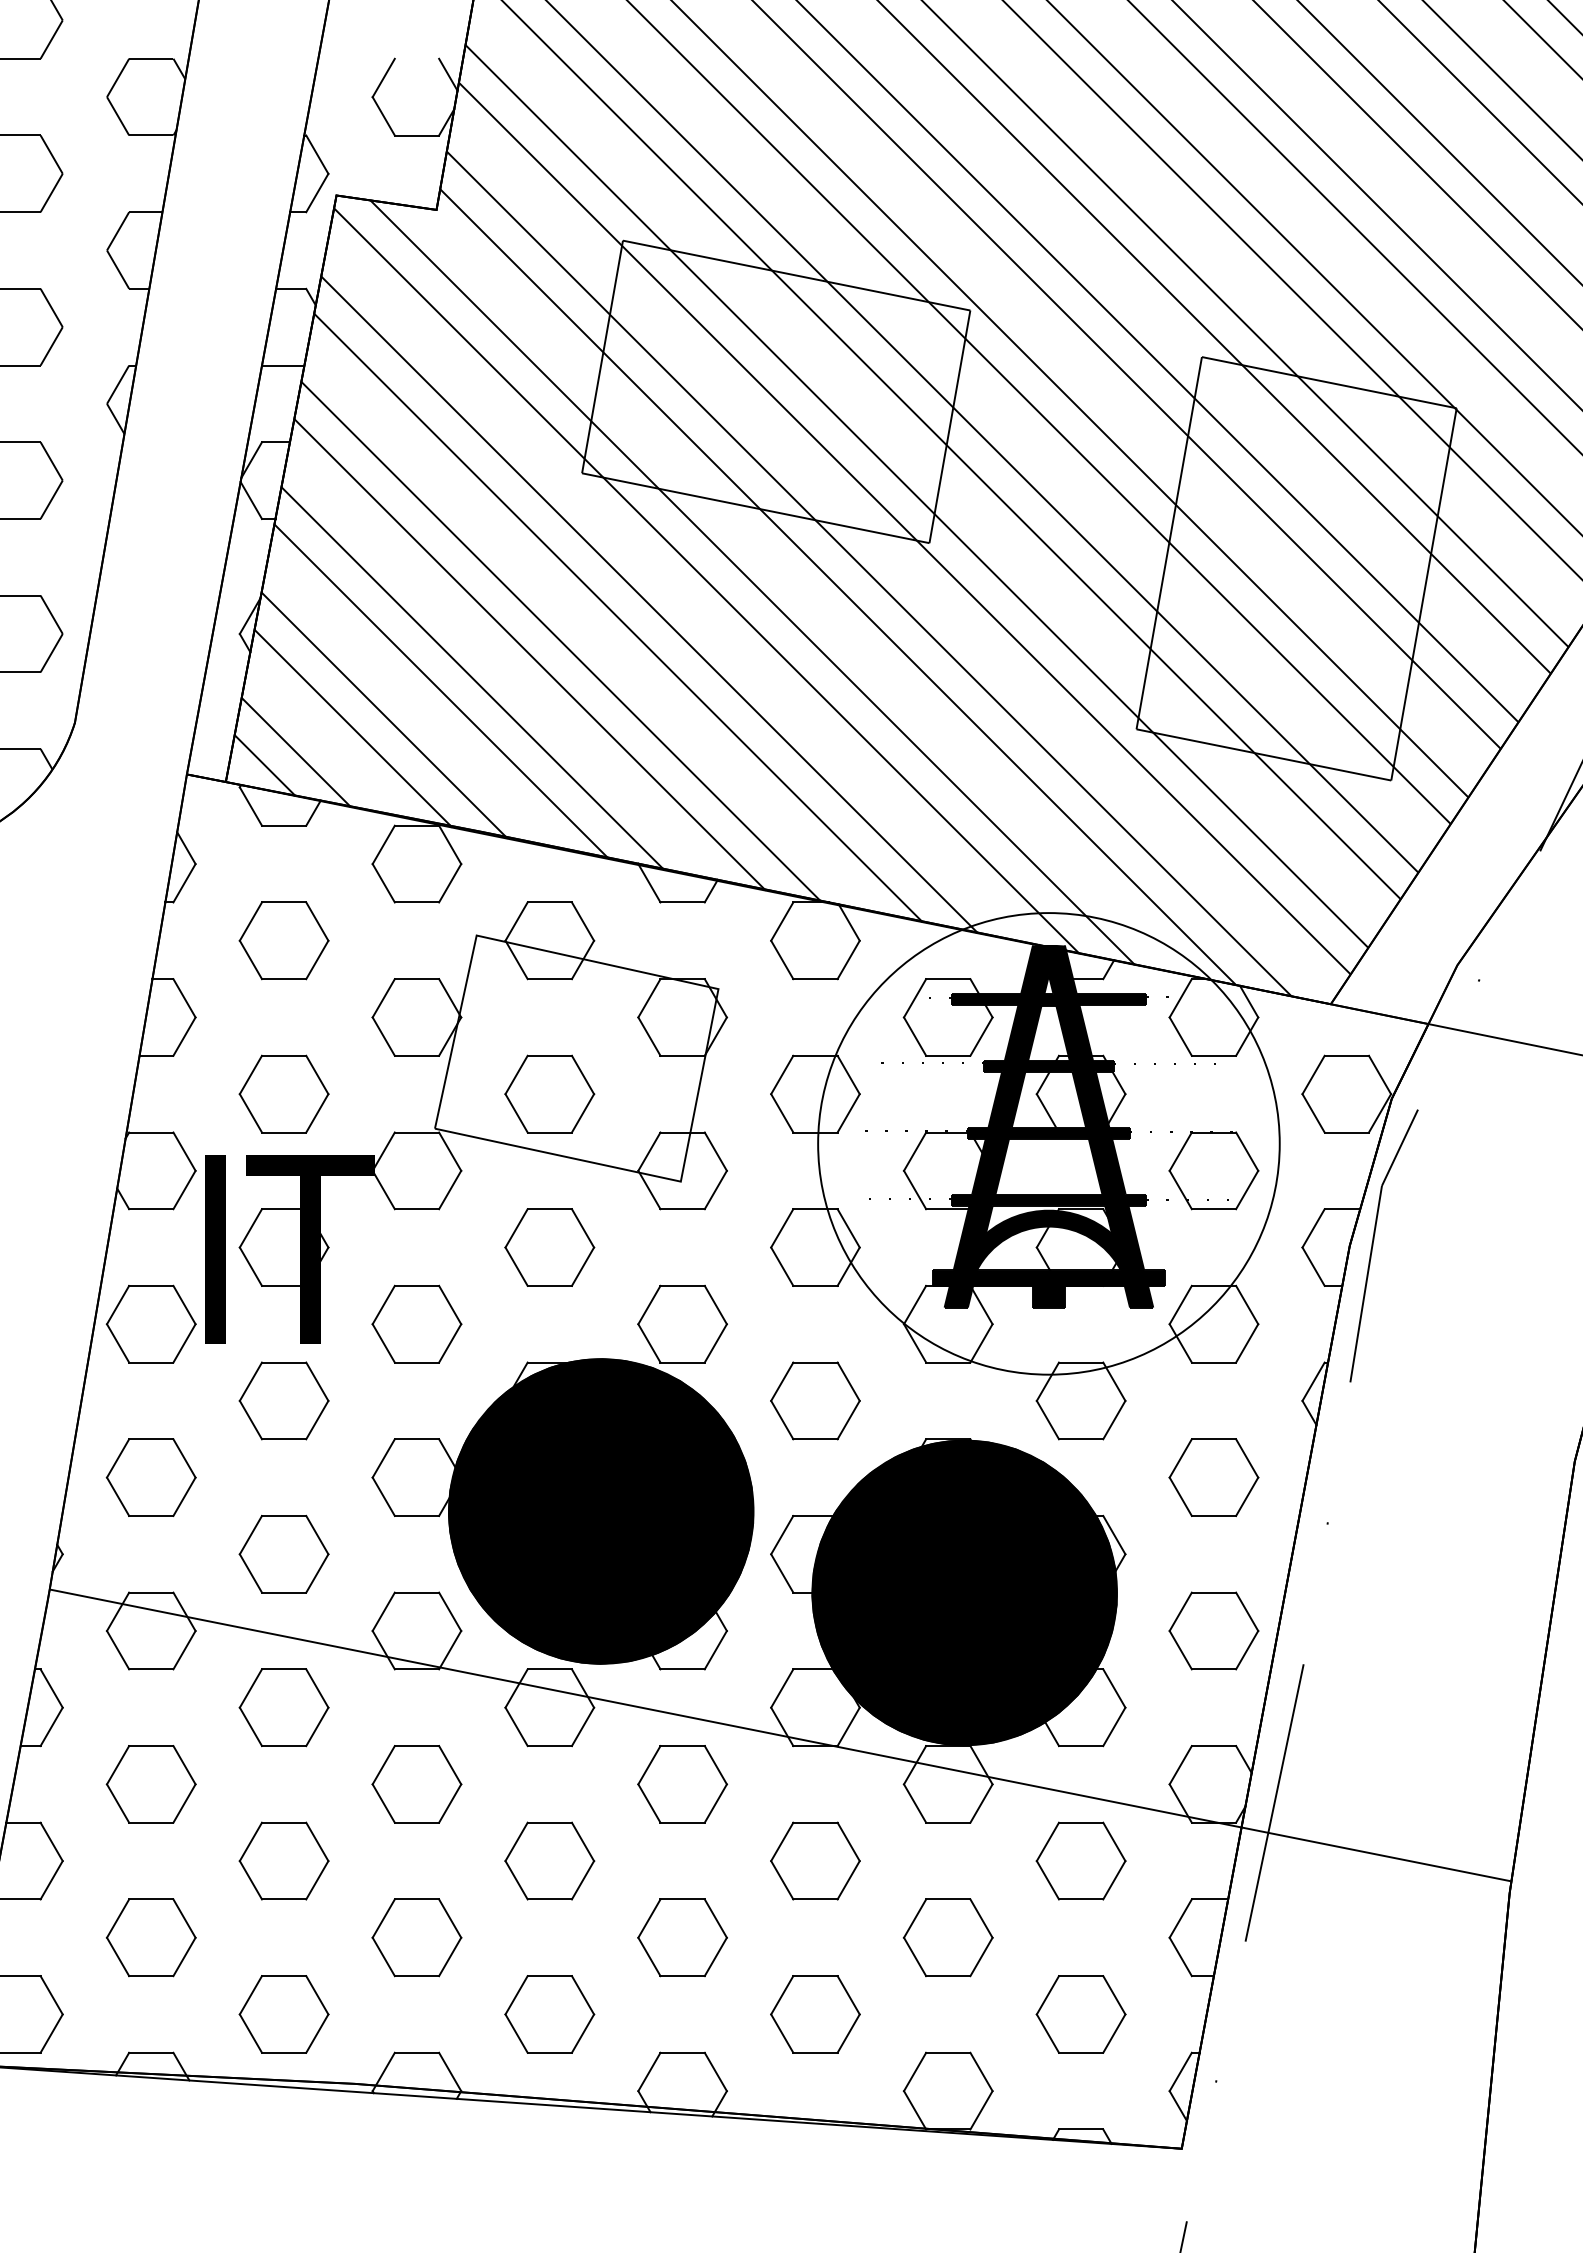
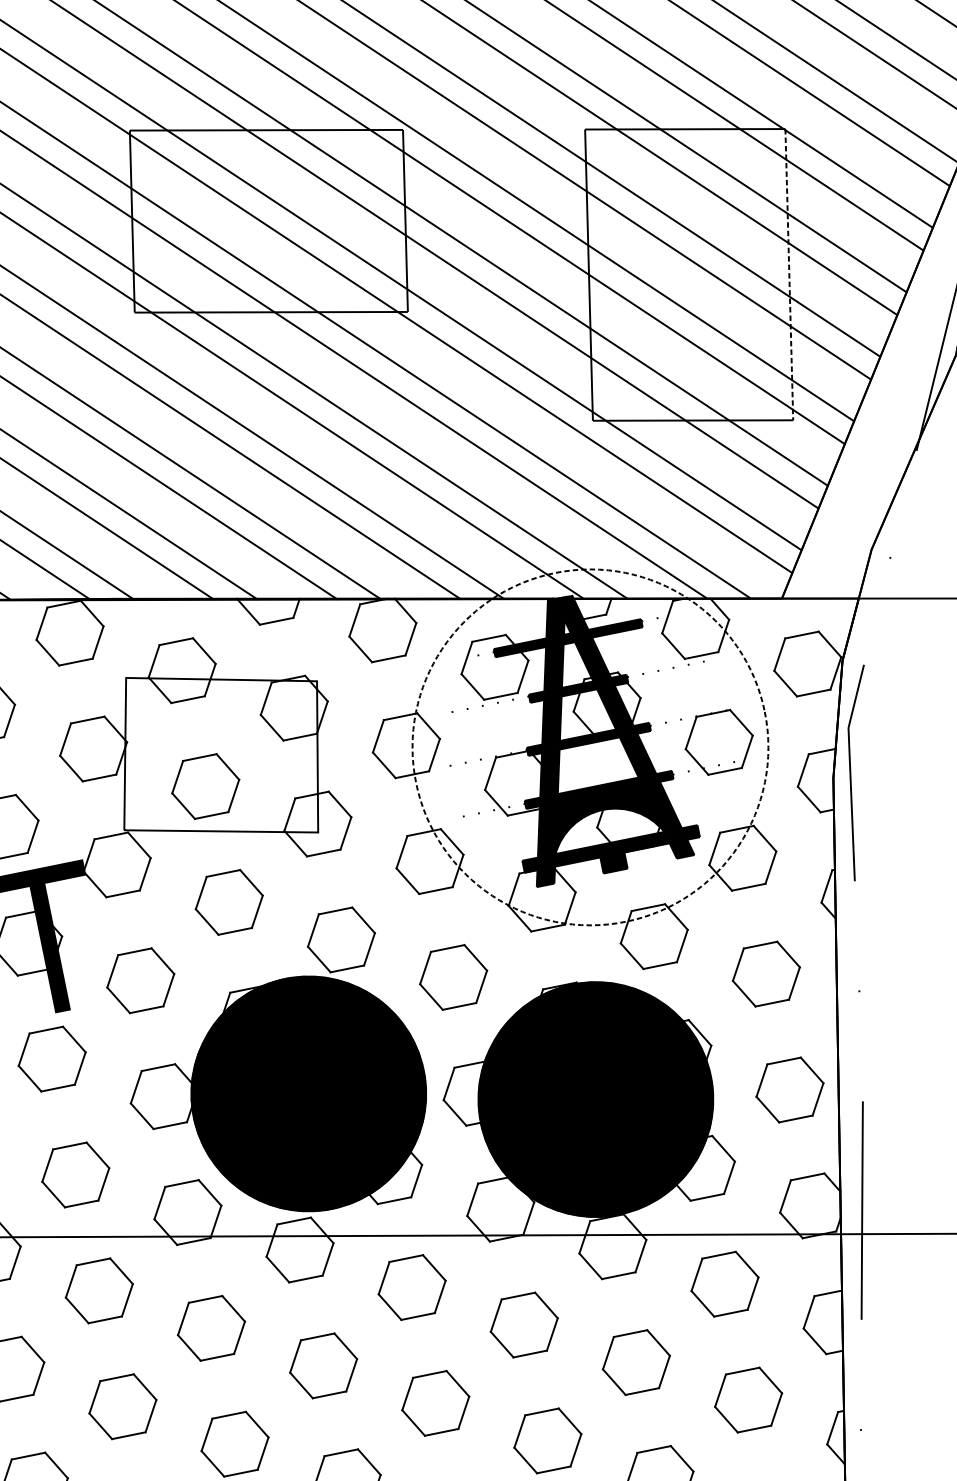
line: (1423, 594) -> (788, 274), solid -> dashed
circle: (1048, 1143) -> (590, 747), solid -> dashed

